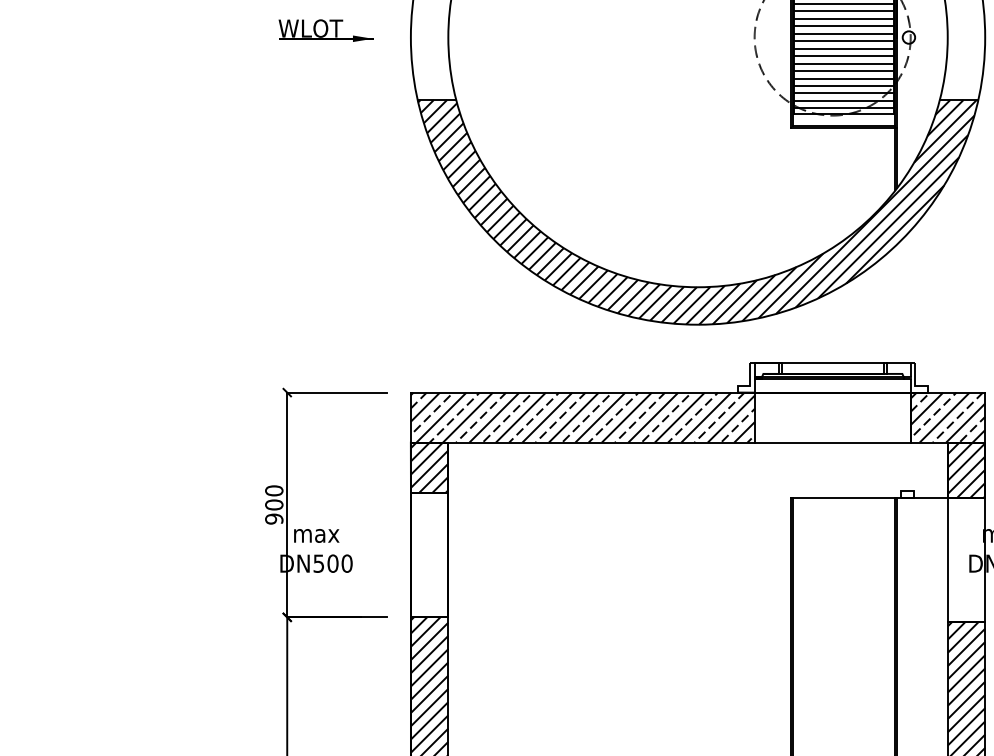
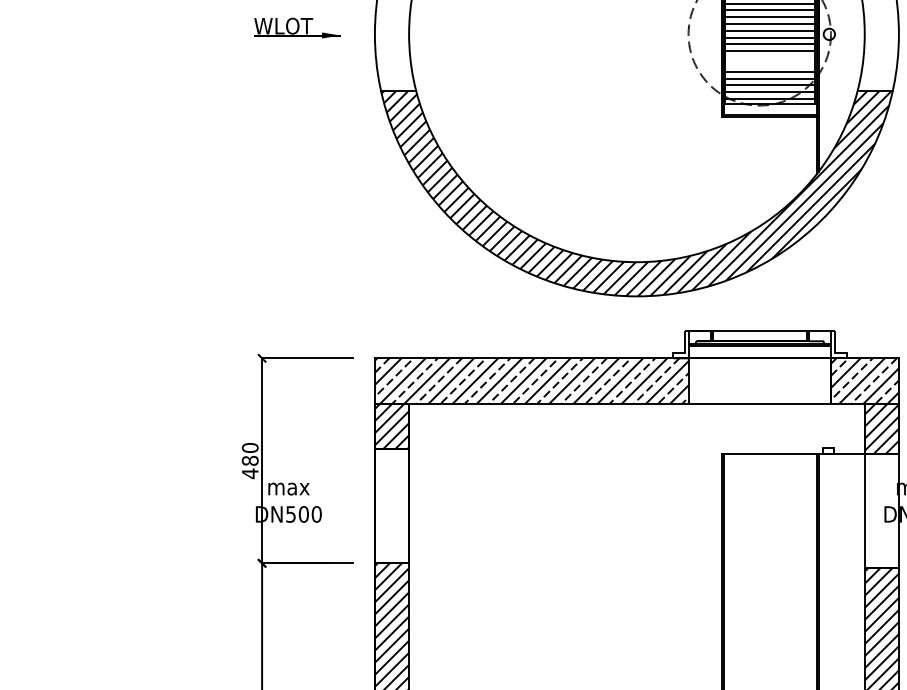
line: (843, 63) -> (769, 58), removed
line: (843, 70) -> (769, 64), removed
text: (273, 512) -> (249, 467), 900 -> 480

